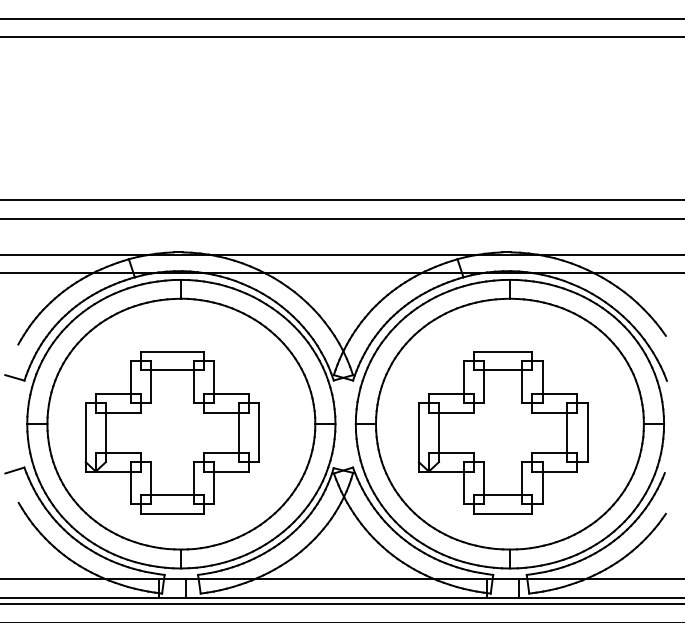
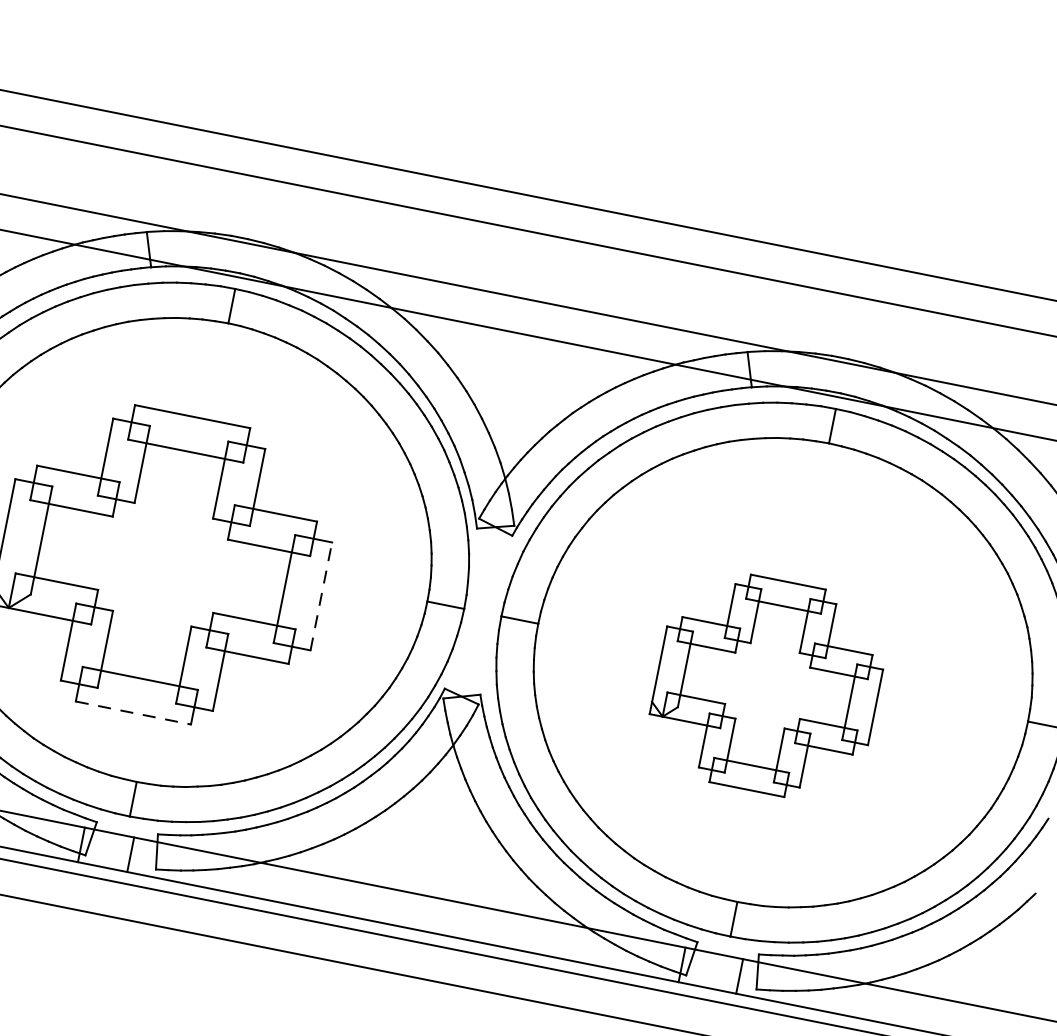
line: (258, 432) -> (320, 596), solid -> dashed
part: (502, 432) -> (766, 685), size x0.7
line: (172, 513) -> (133, 712), solid -> dashed

